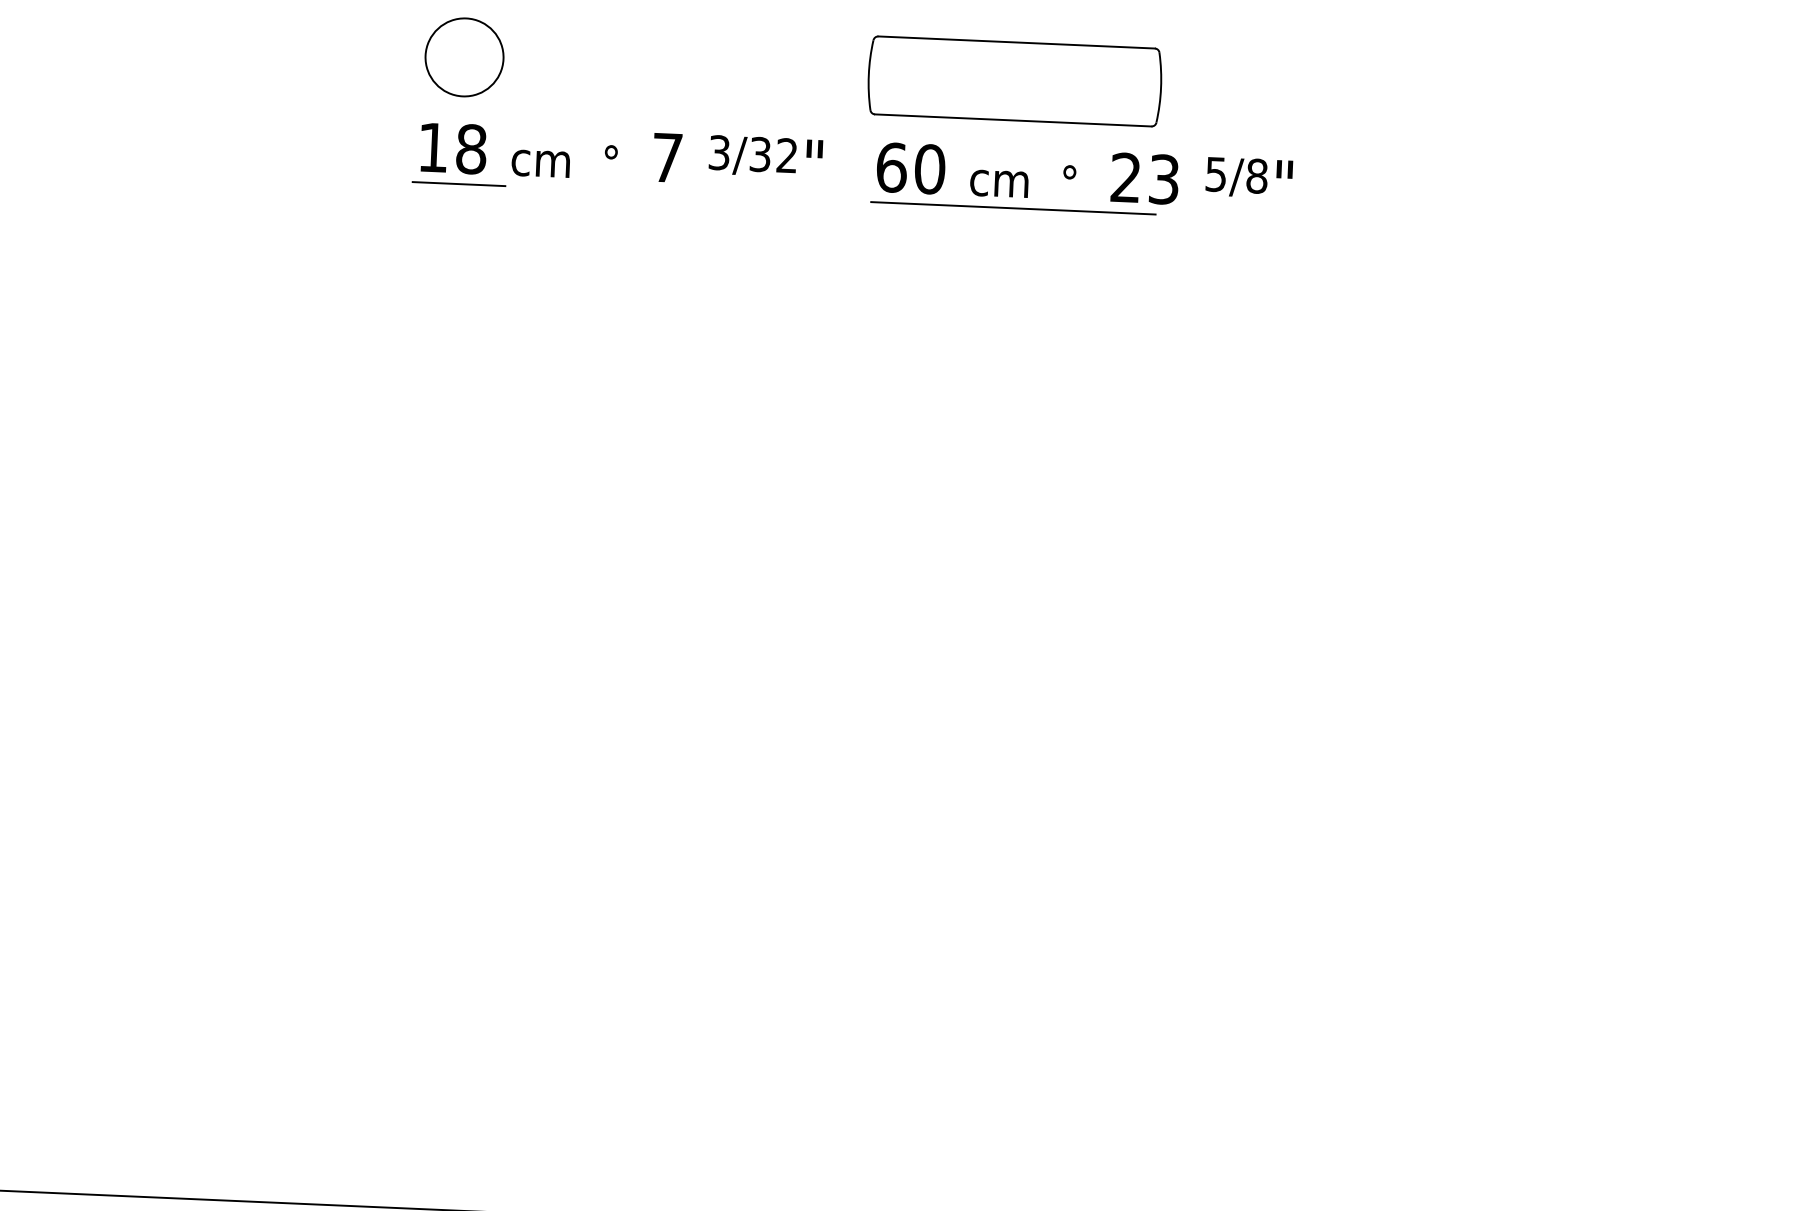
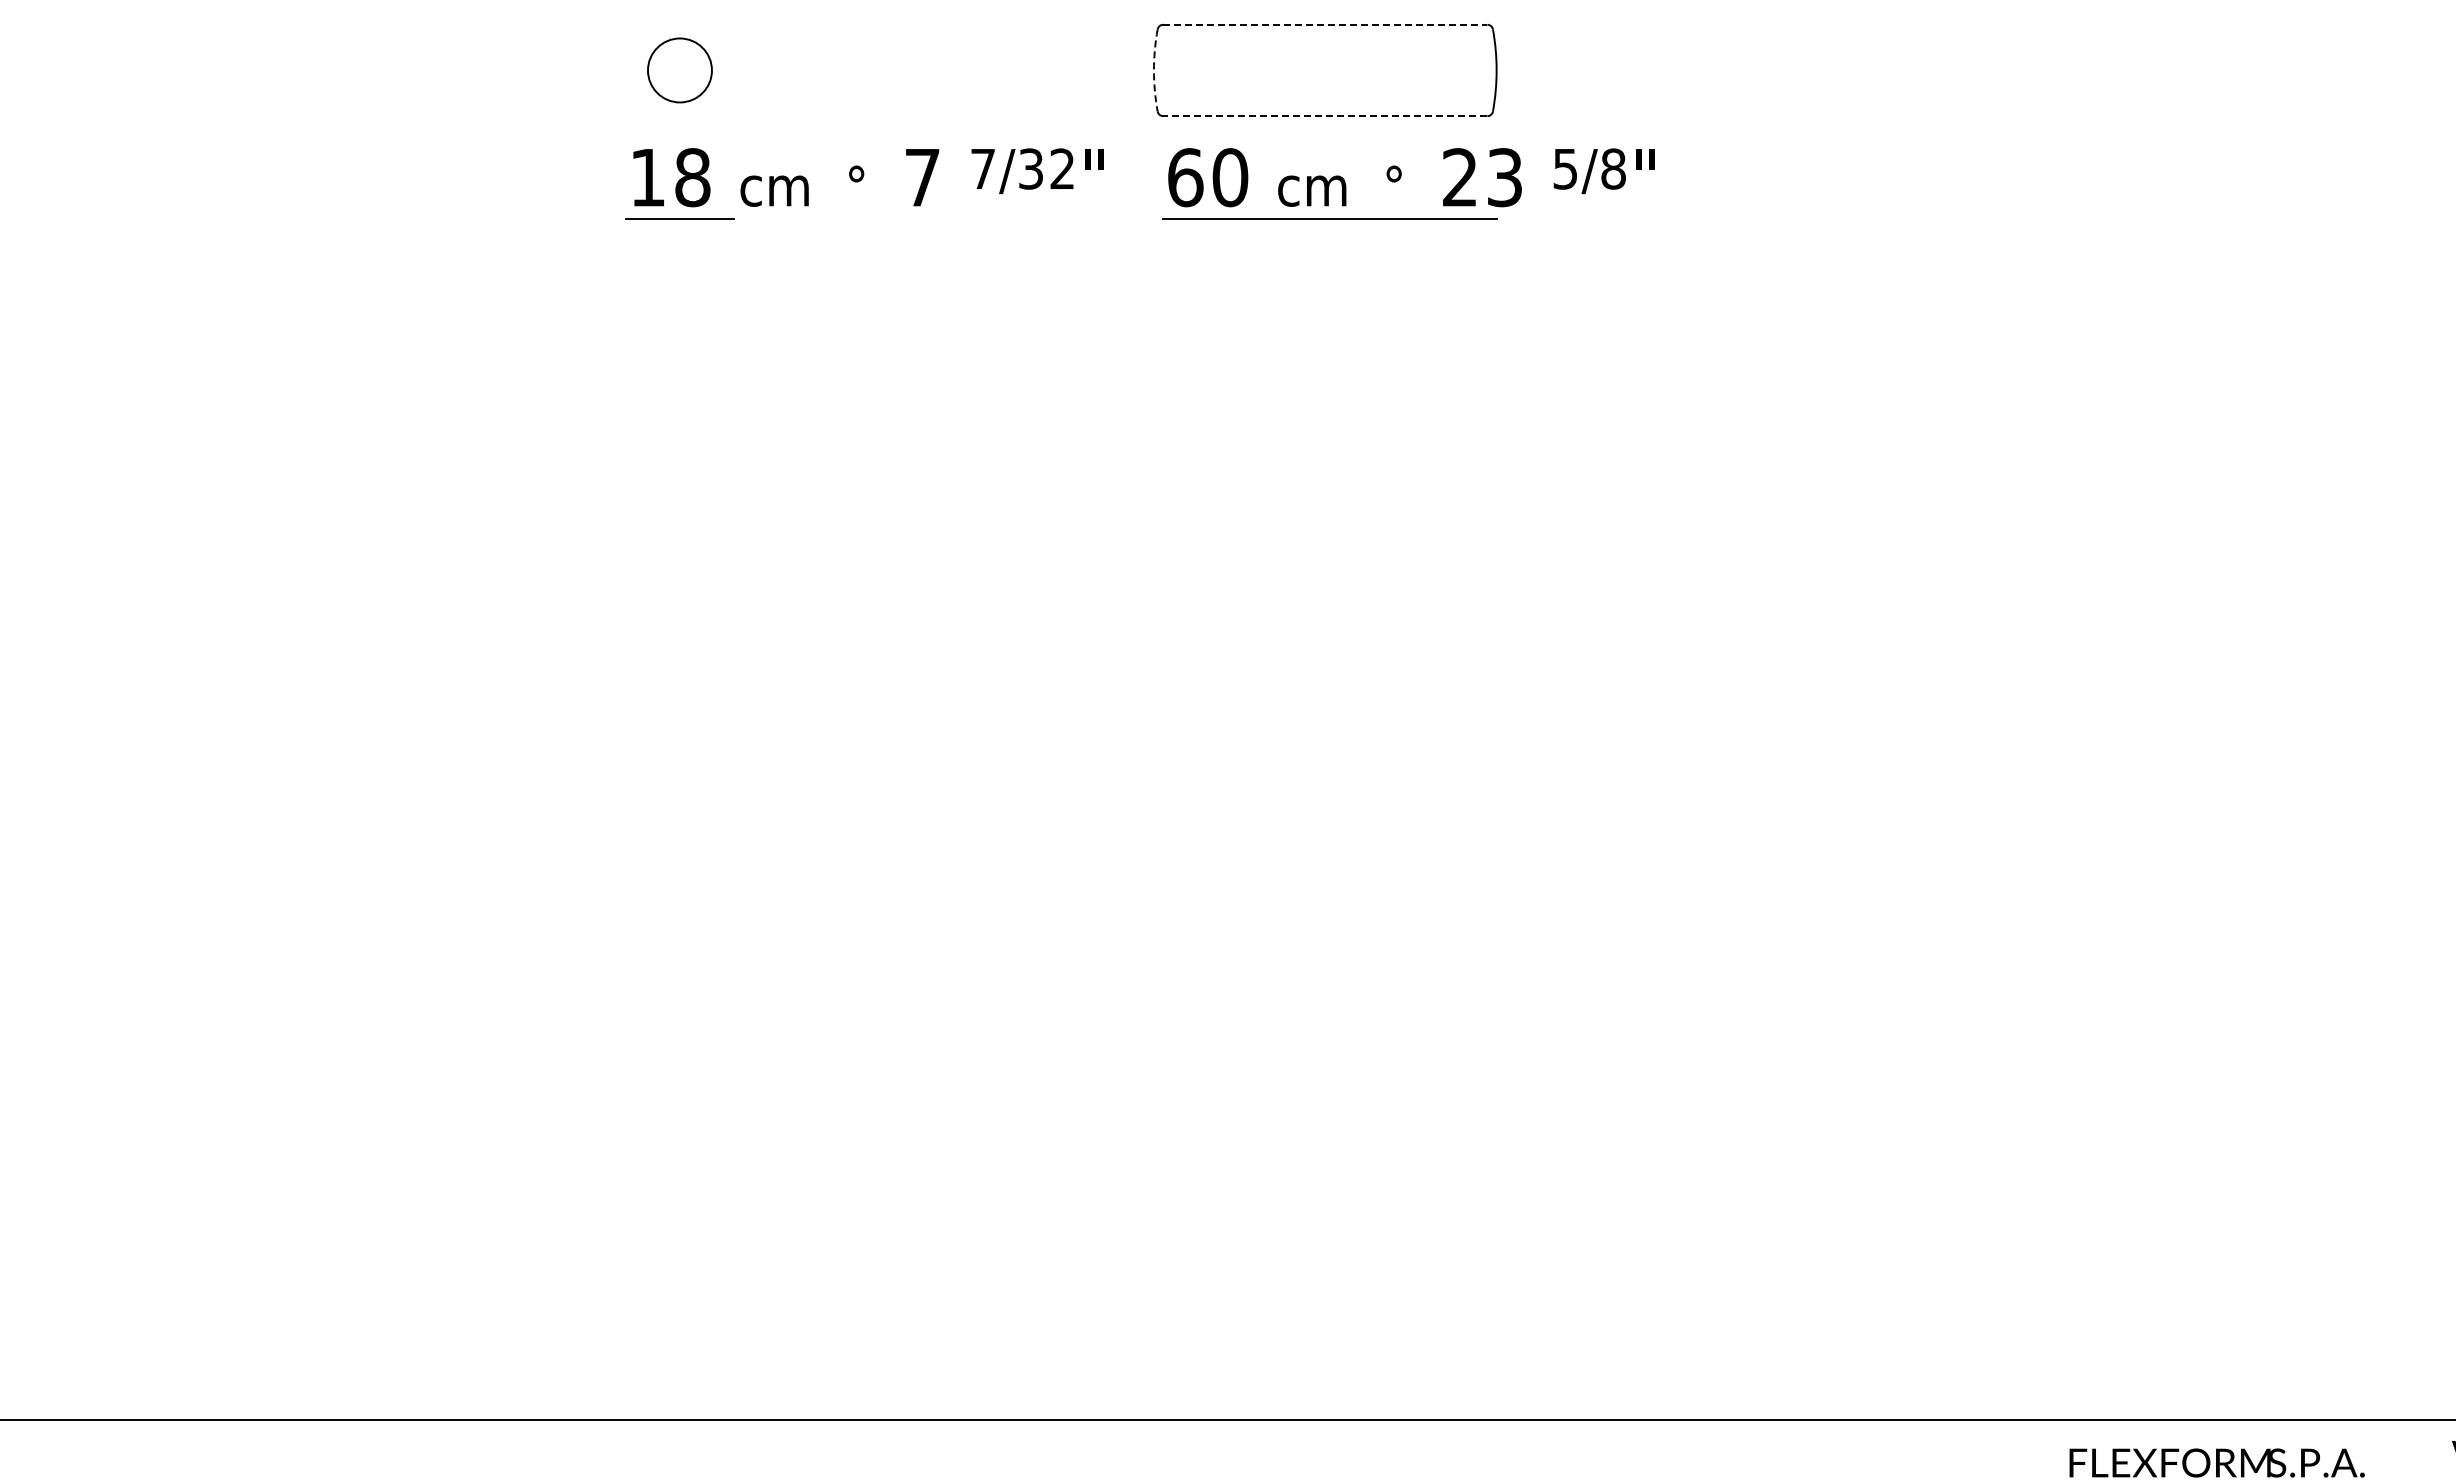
line: (1016, 42) -> (1325, 24), solid -> dashed
circle: (464, 57) -> (679, 70), size x0.7
arc: (868, 75) -> (1153, 70), solid -> dashed
line: (1012, 120) -> (1324, 116), solid -> dashed
text: (718, 152) -> (982, 168), 3/32 -> 7/32

